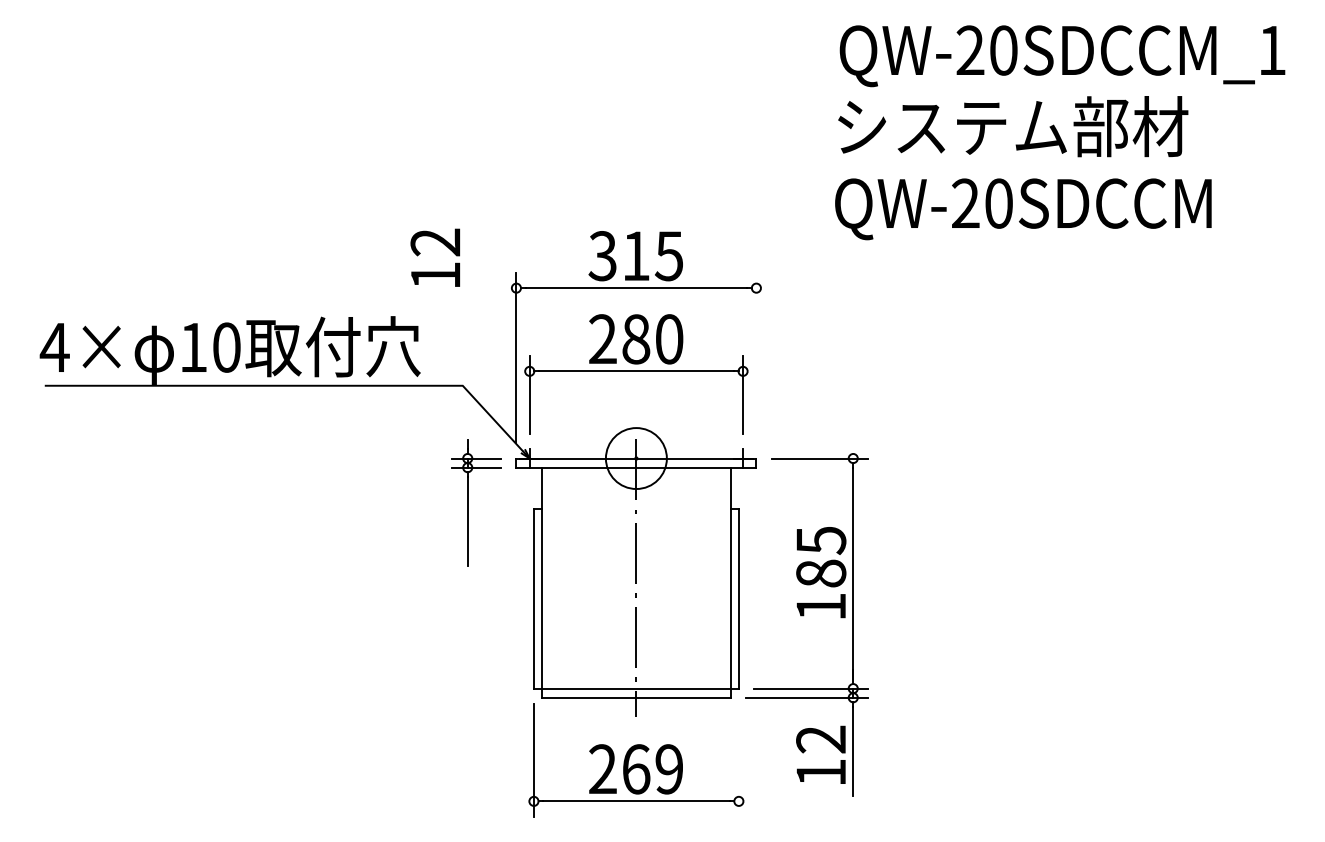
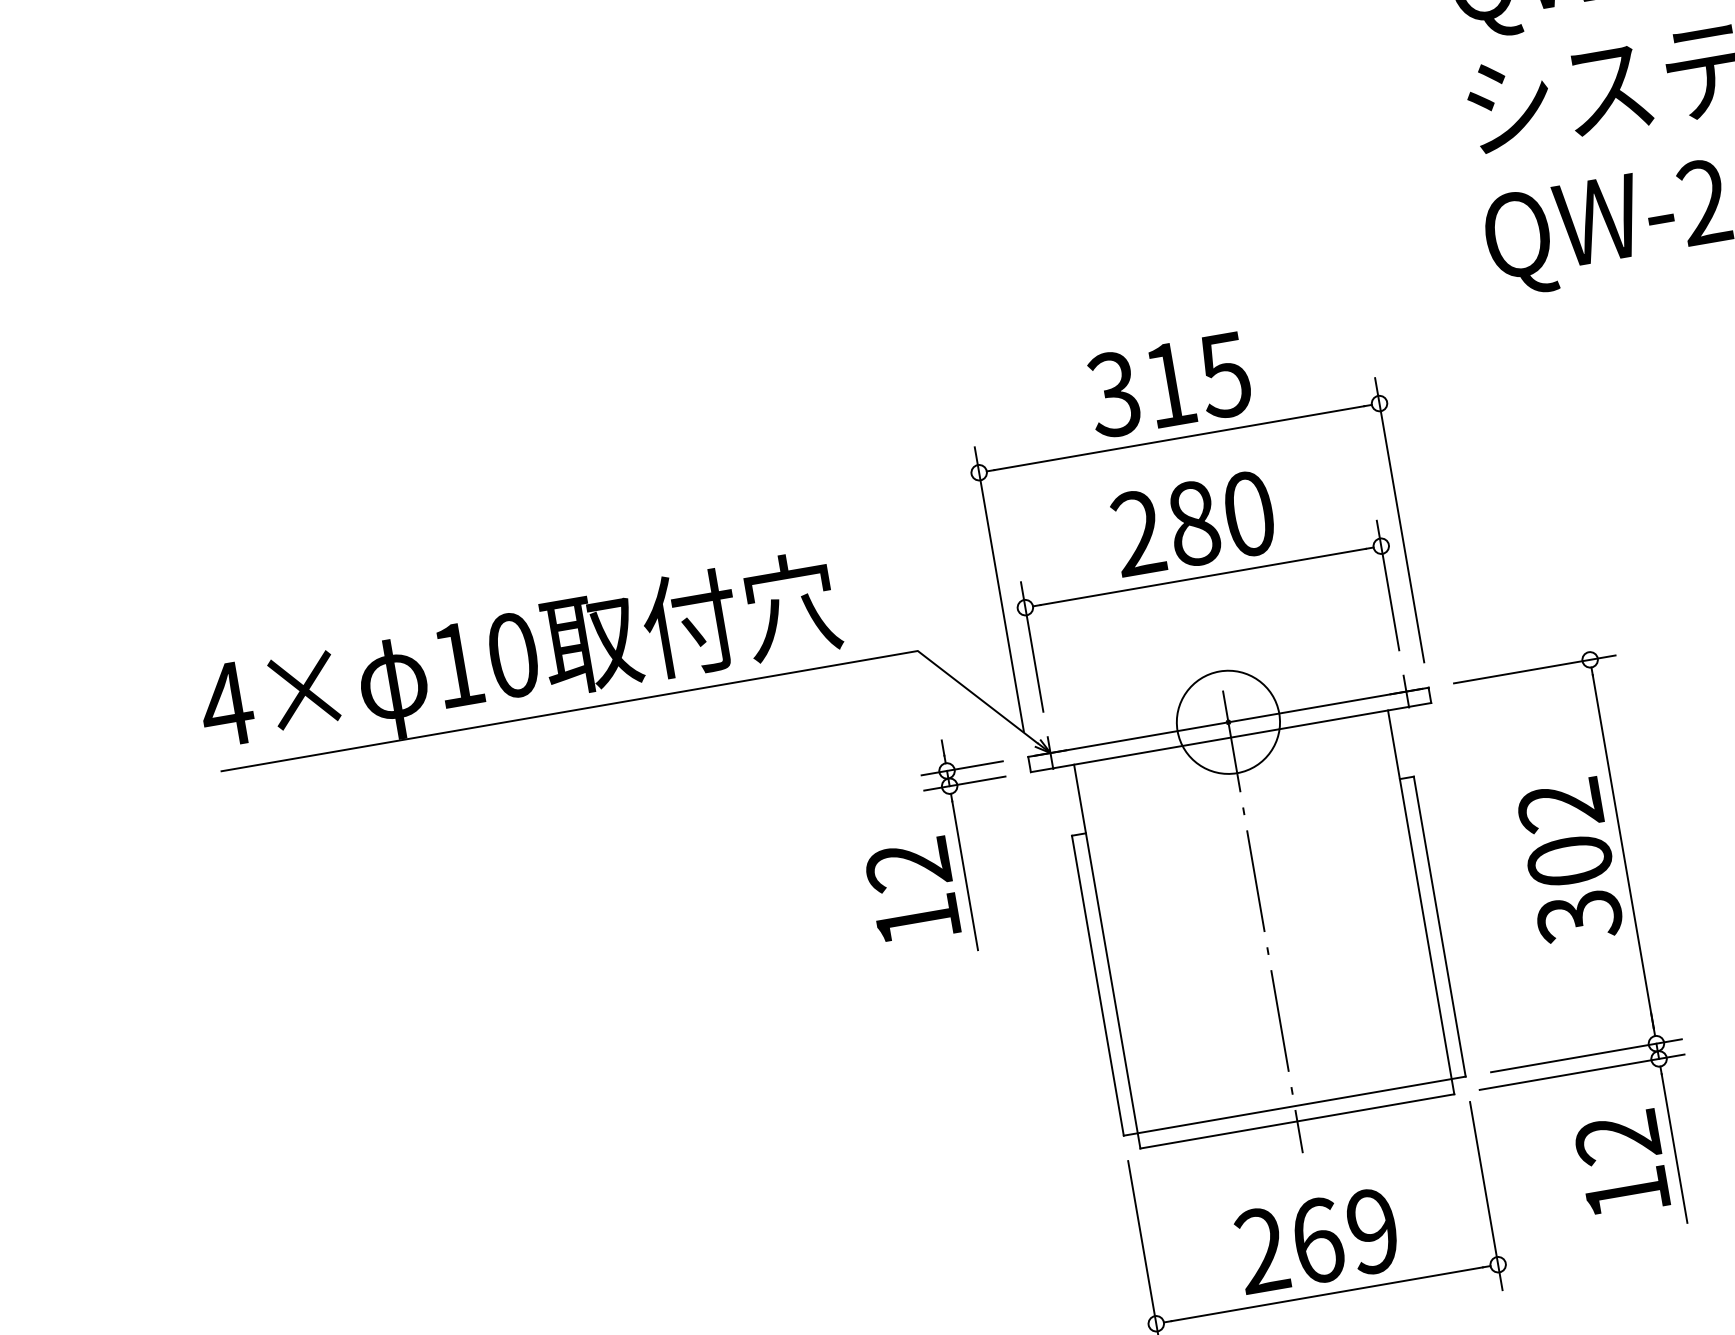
text: (434, 257) -> (910, 890), moved
line: (756, 357) -> (1399, 519), added
text: (821, 573) -> (1570, 860), 185 -> 302
line: (738, 759) -> (1485, 1194), added

